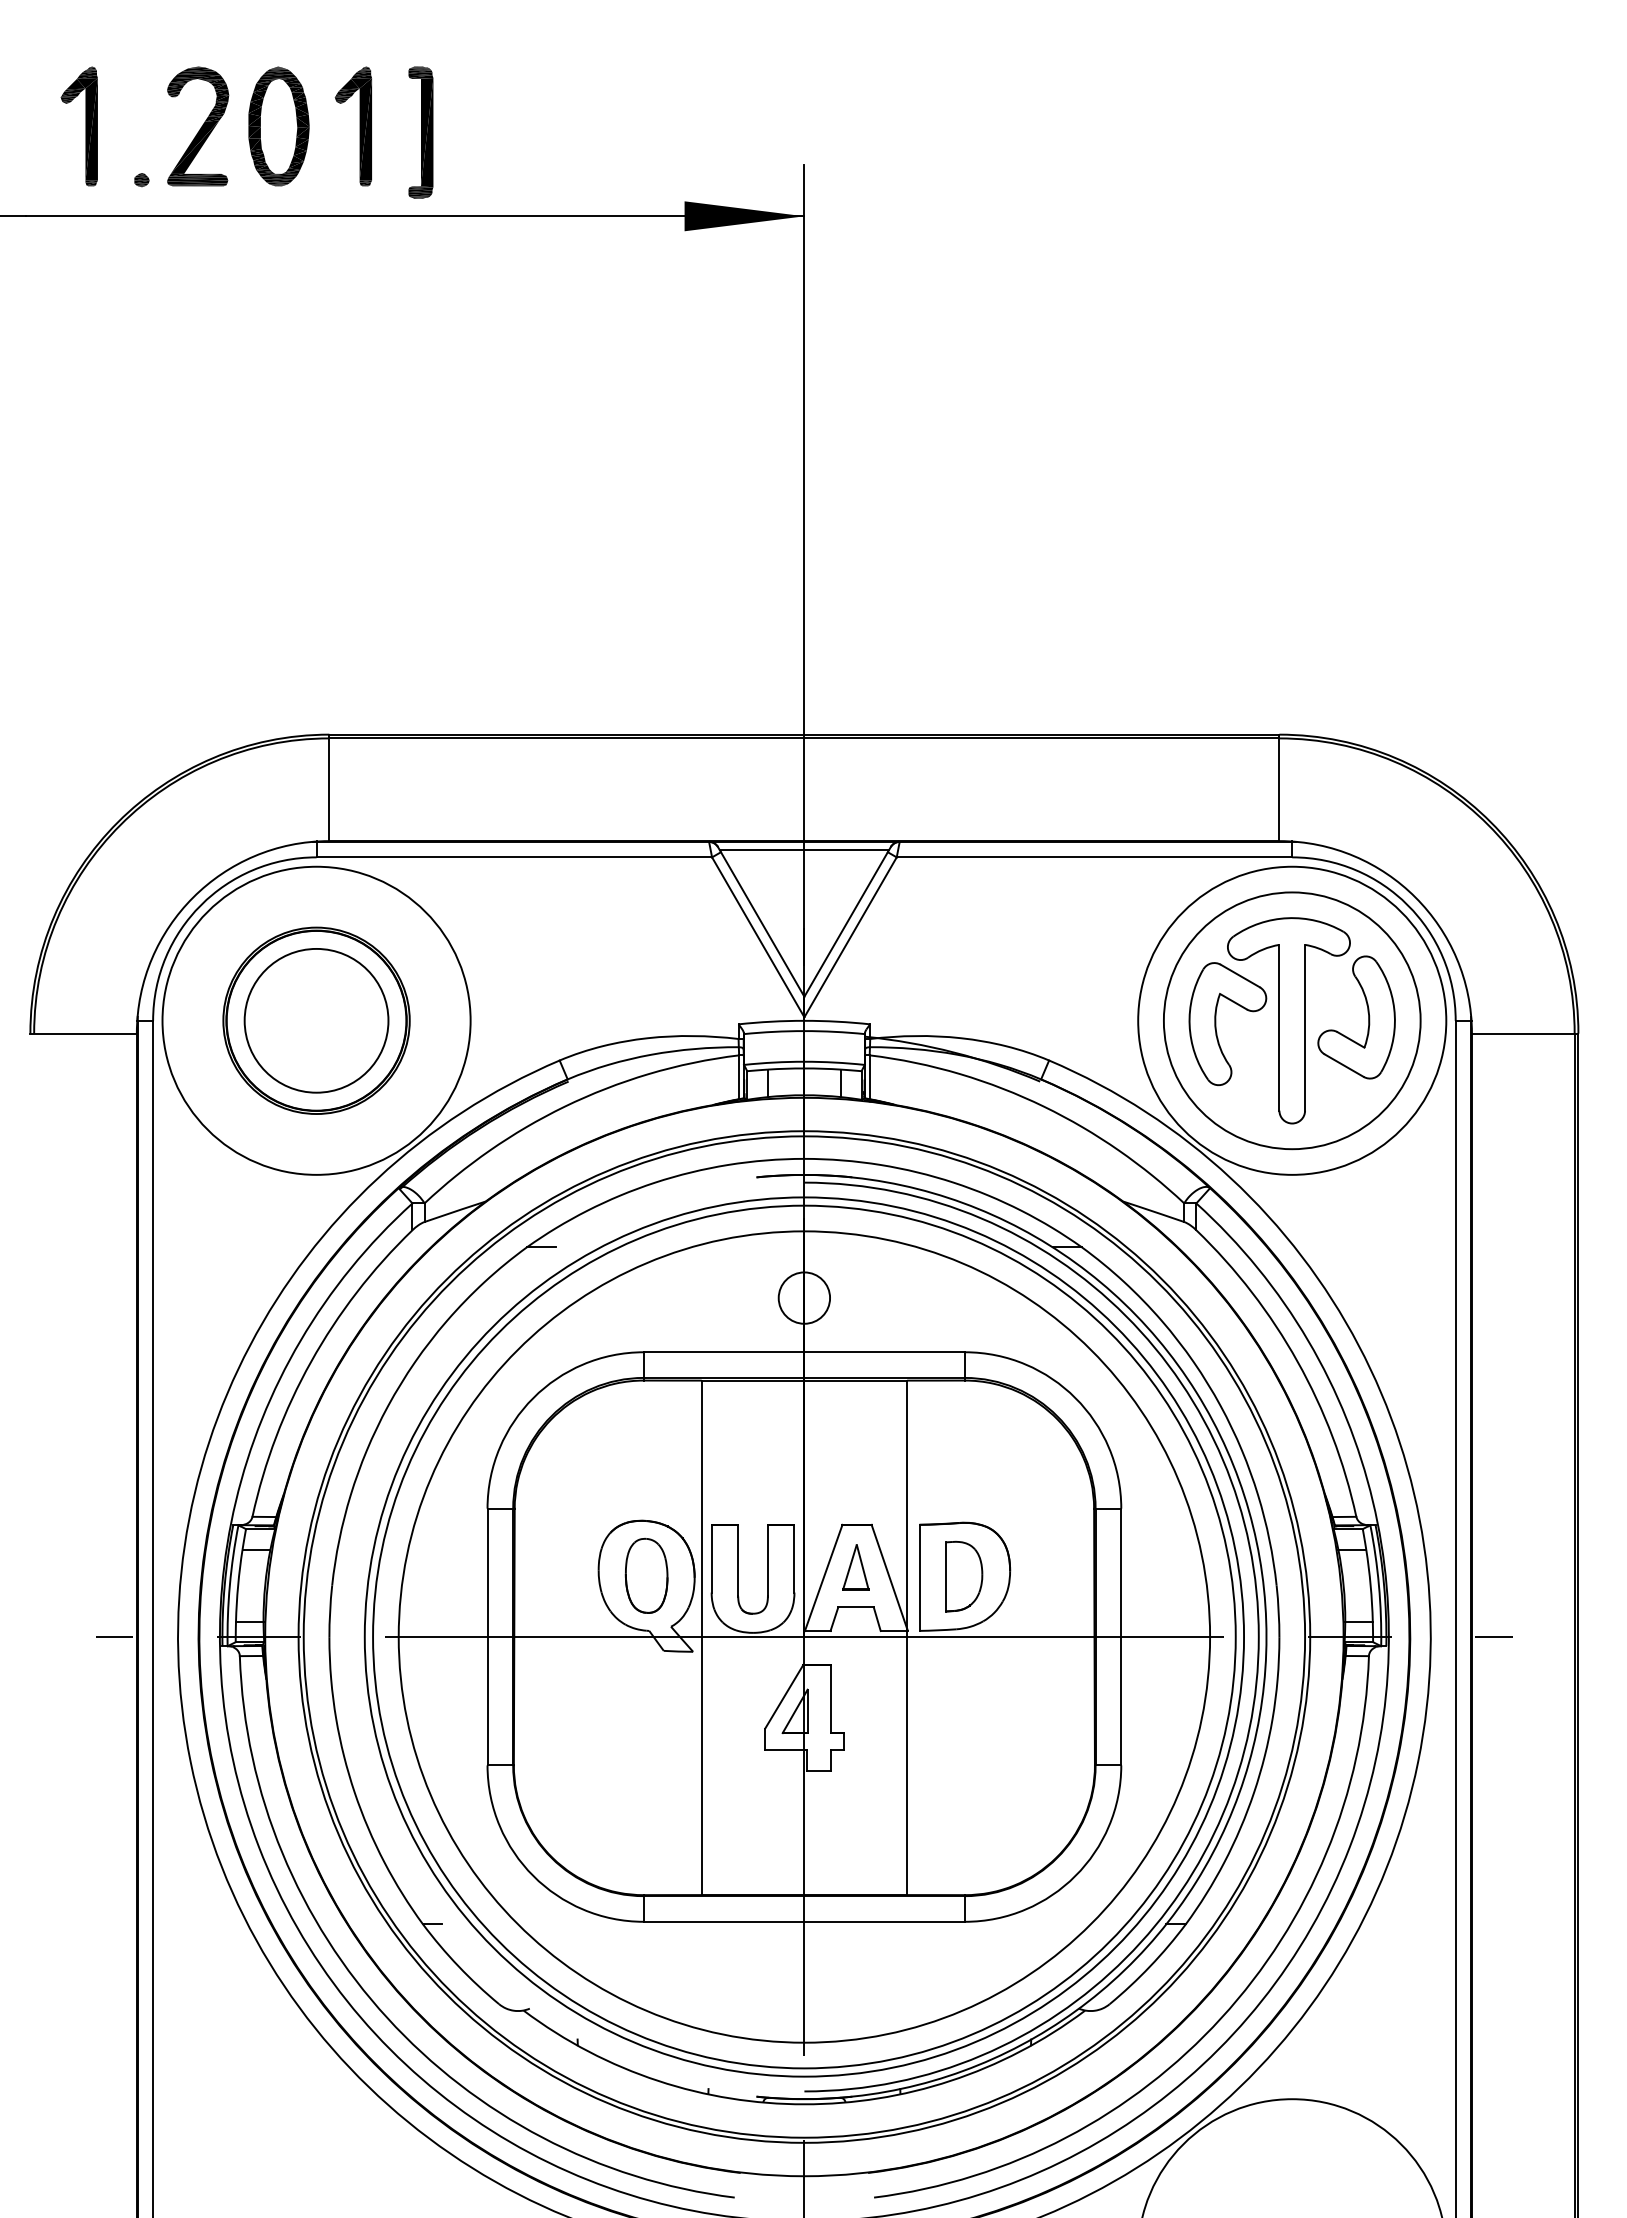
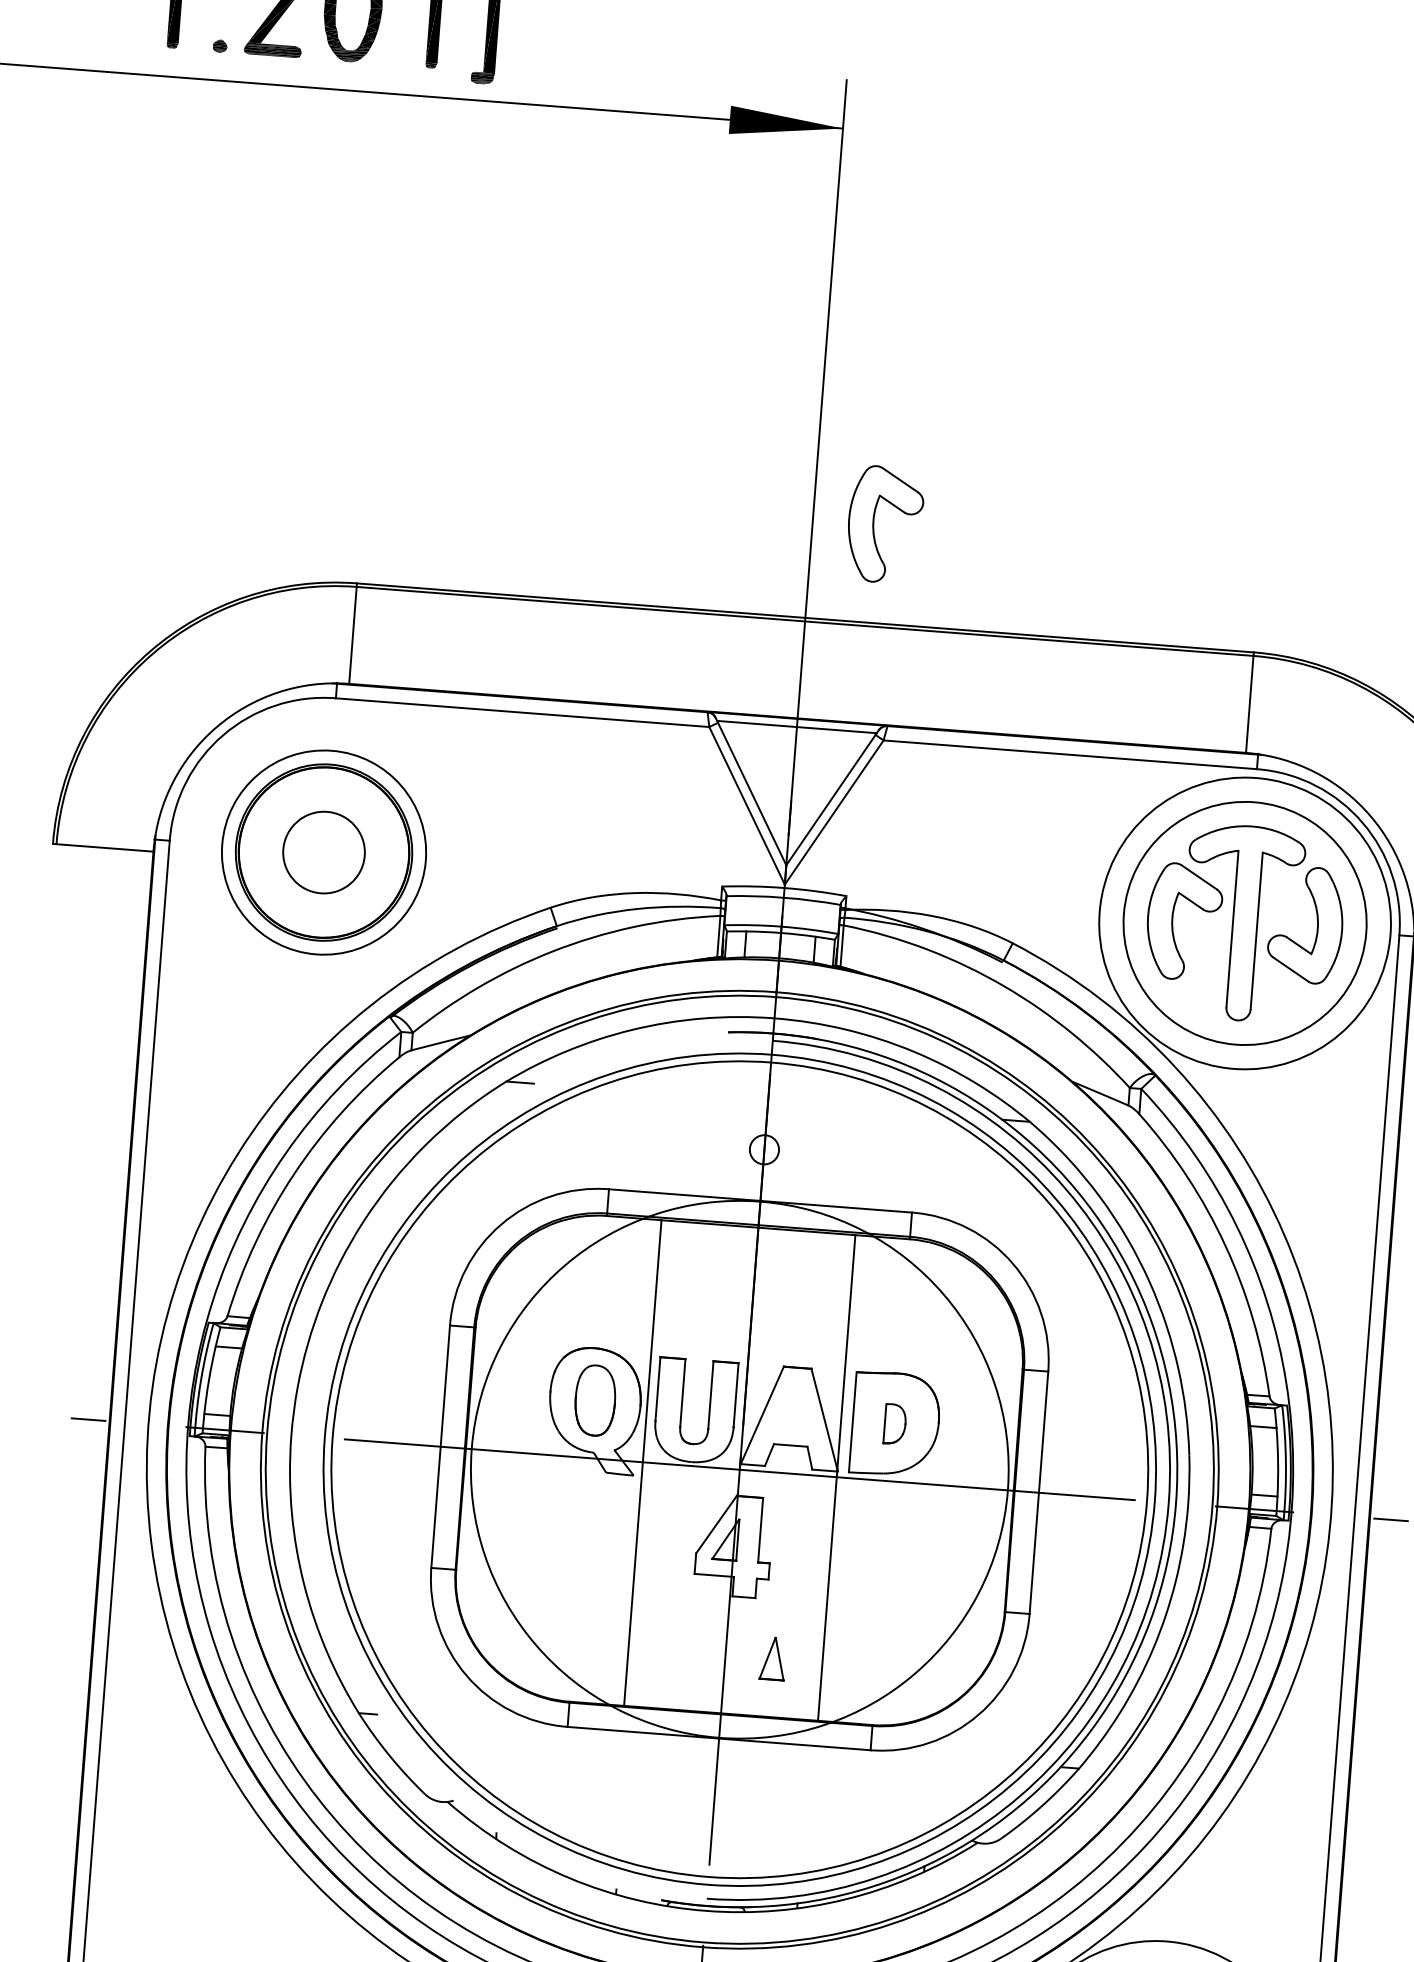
part: (869, 630) -> (874, 524), added
circle: (316, 1020) -> (324, 852), size x0.6
circle: (316, 1020) -> (324, 852), size x0.7
circle: (804, 1297) -> (764, 1149), size x0.6
part: (855, 1567) -> (772, 1658), moved
part: (964, 1576) -> (895, 1424), size x0.6
circle: (804, 1636) -> (739, 1469), size x0.7

